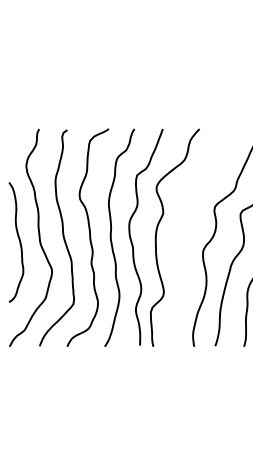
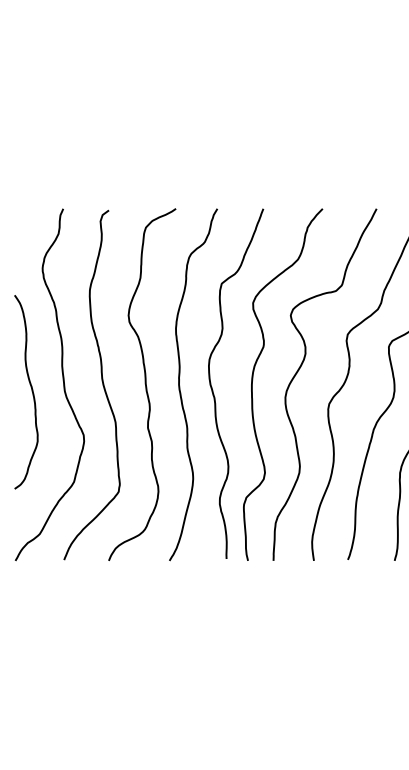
curve: (185, 229) -> (299, 371), added

